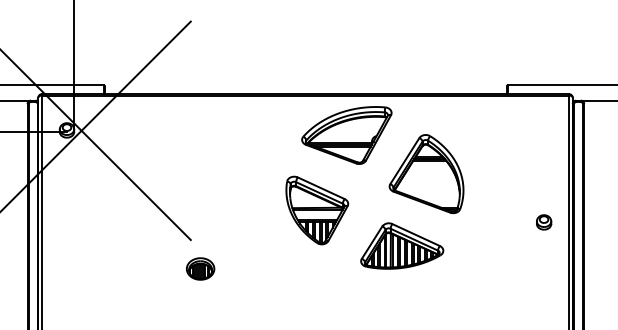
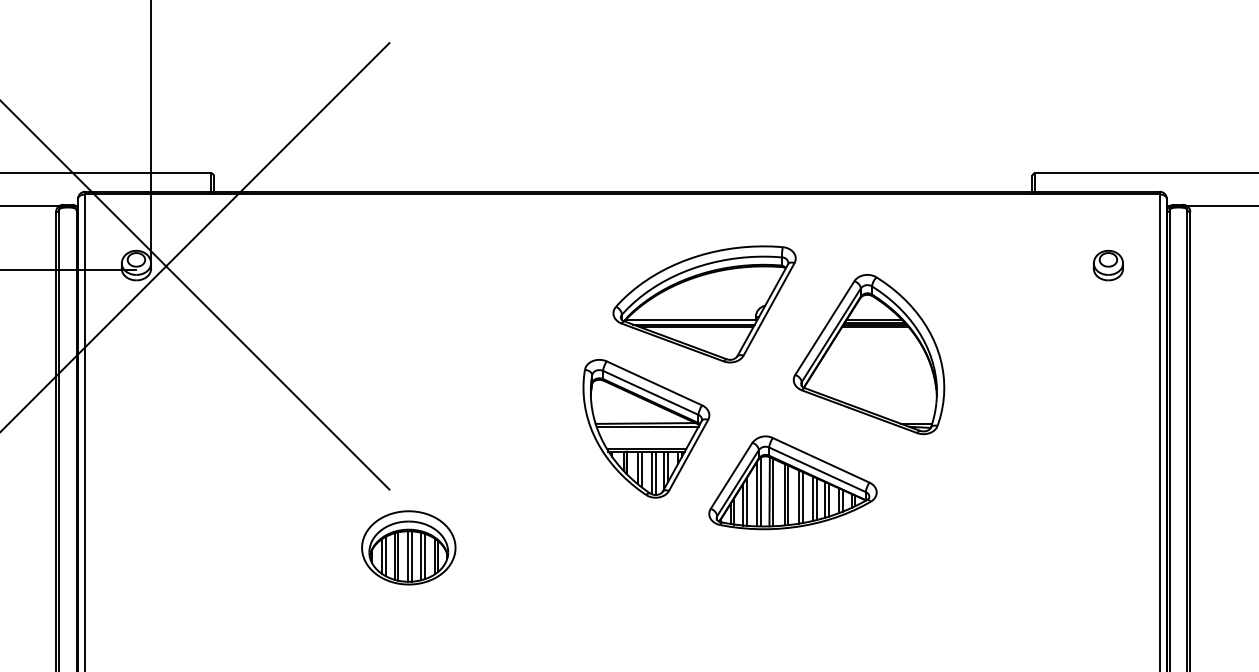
part: (346, 135) -> (703, 304), moved
part: (544, 222) -> (1109, 265), moved
part: (402, 245) -> (793, 481), moved
part: (200, 268) -> (408, 546), size x1.67

